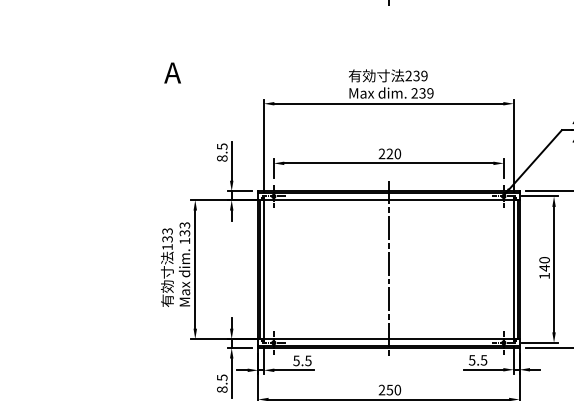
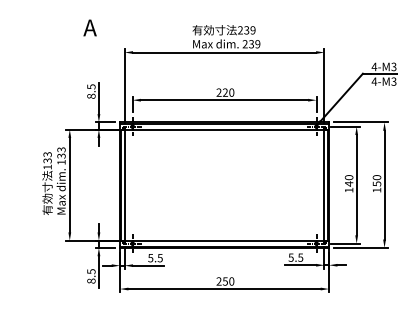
text: (172, 72) -> (89, 27), moved
line: (388, 269) -> (224, 185), removed

